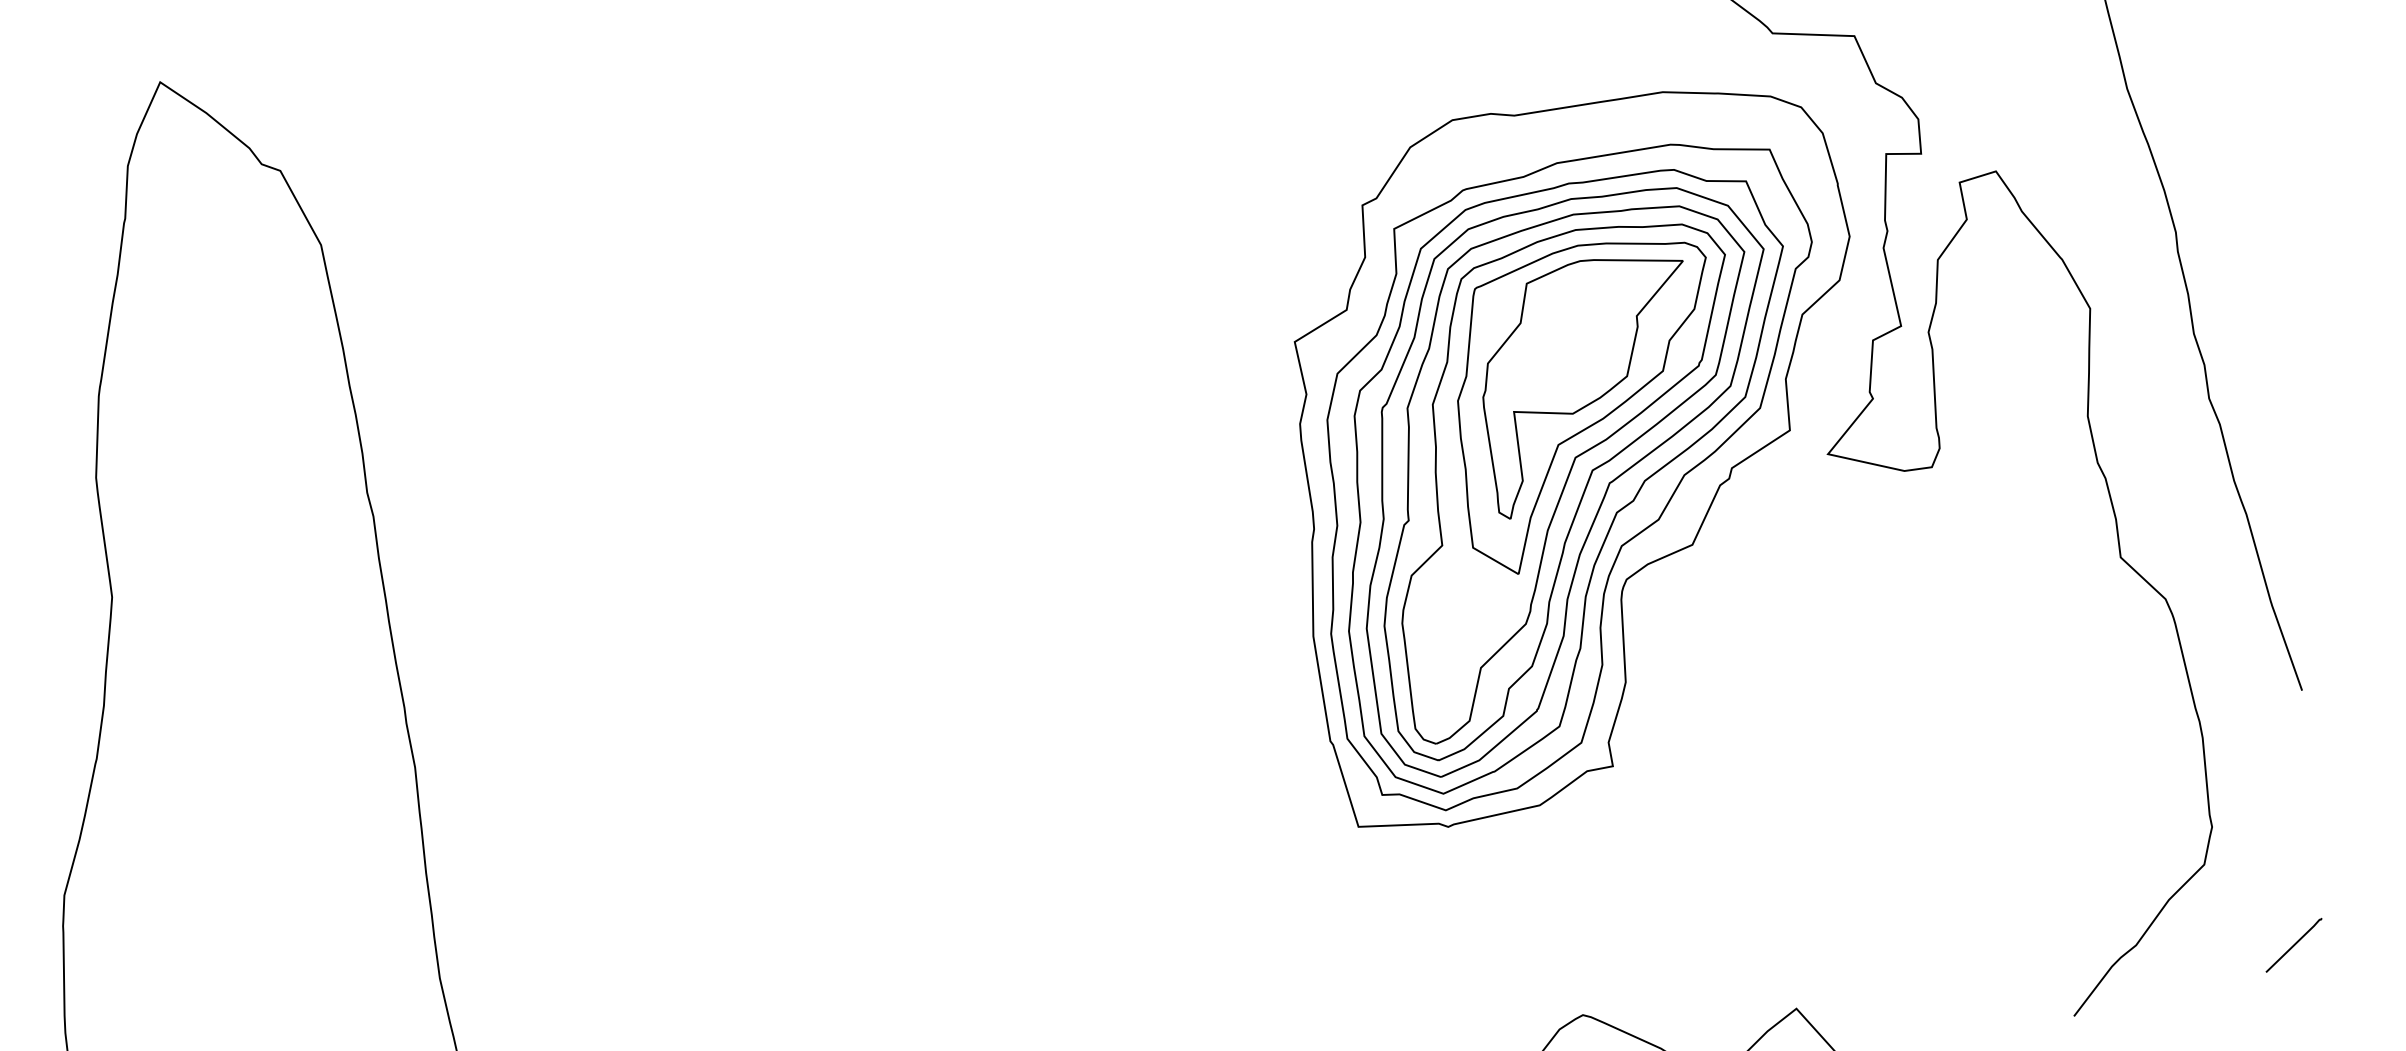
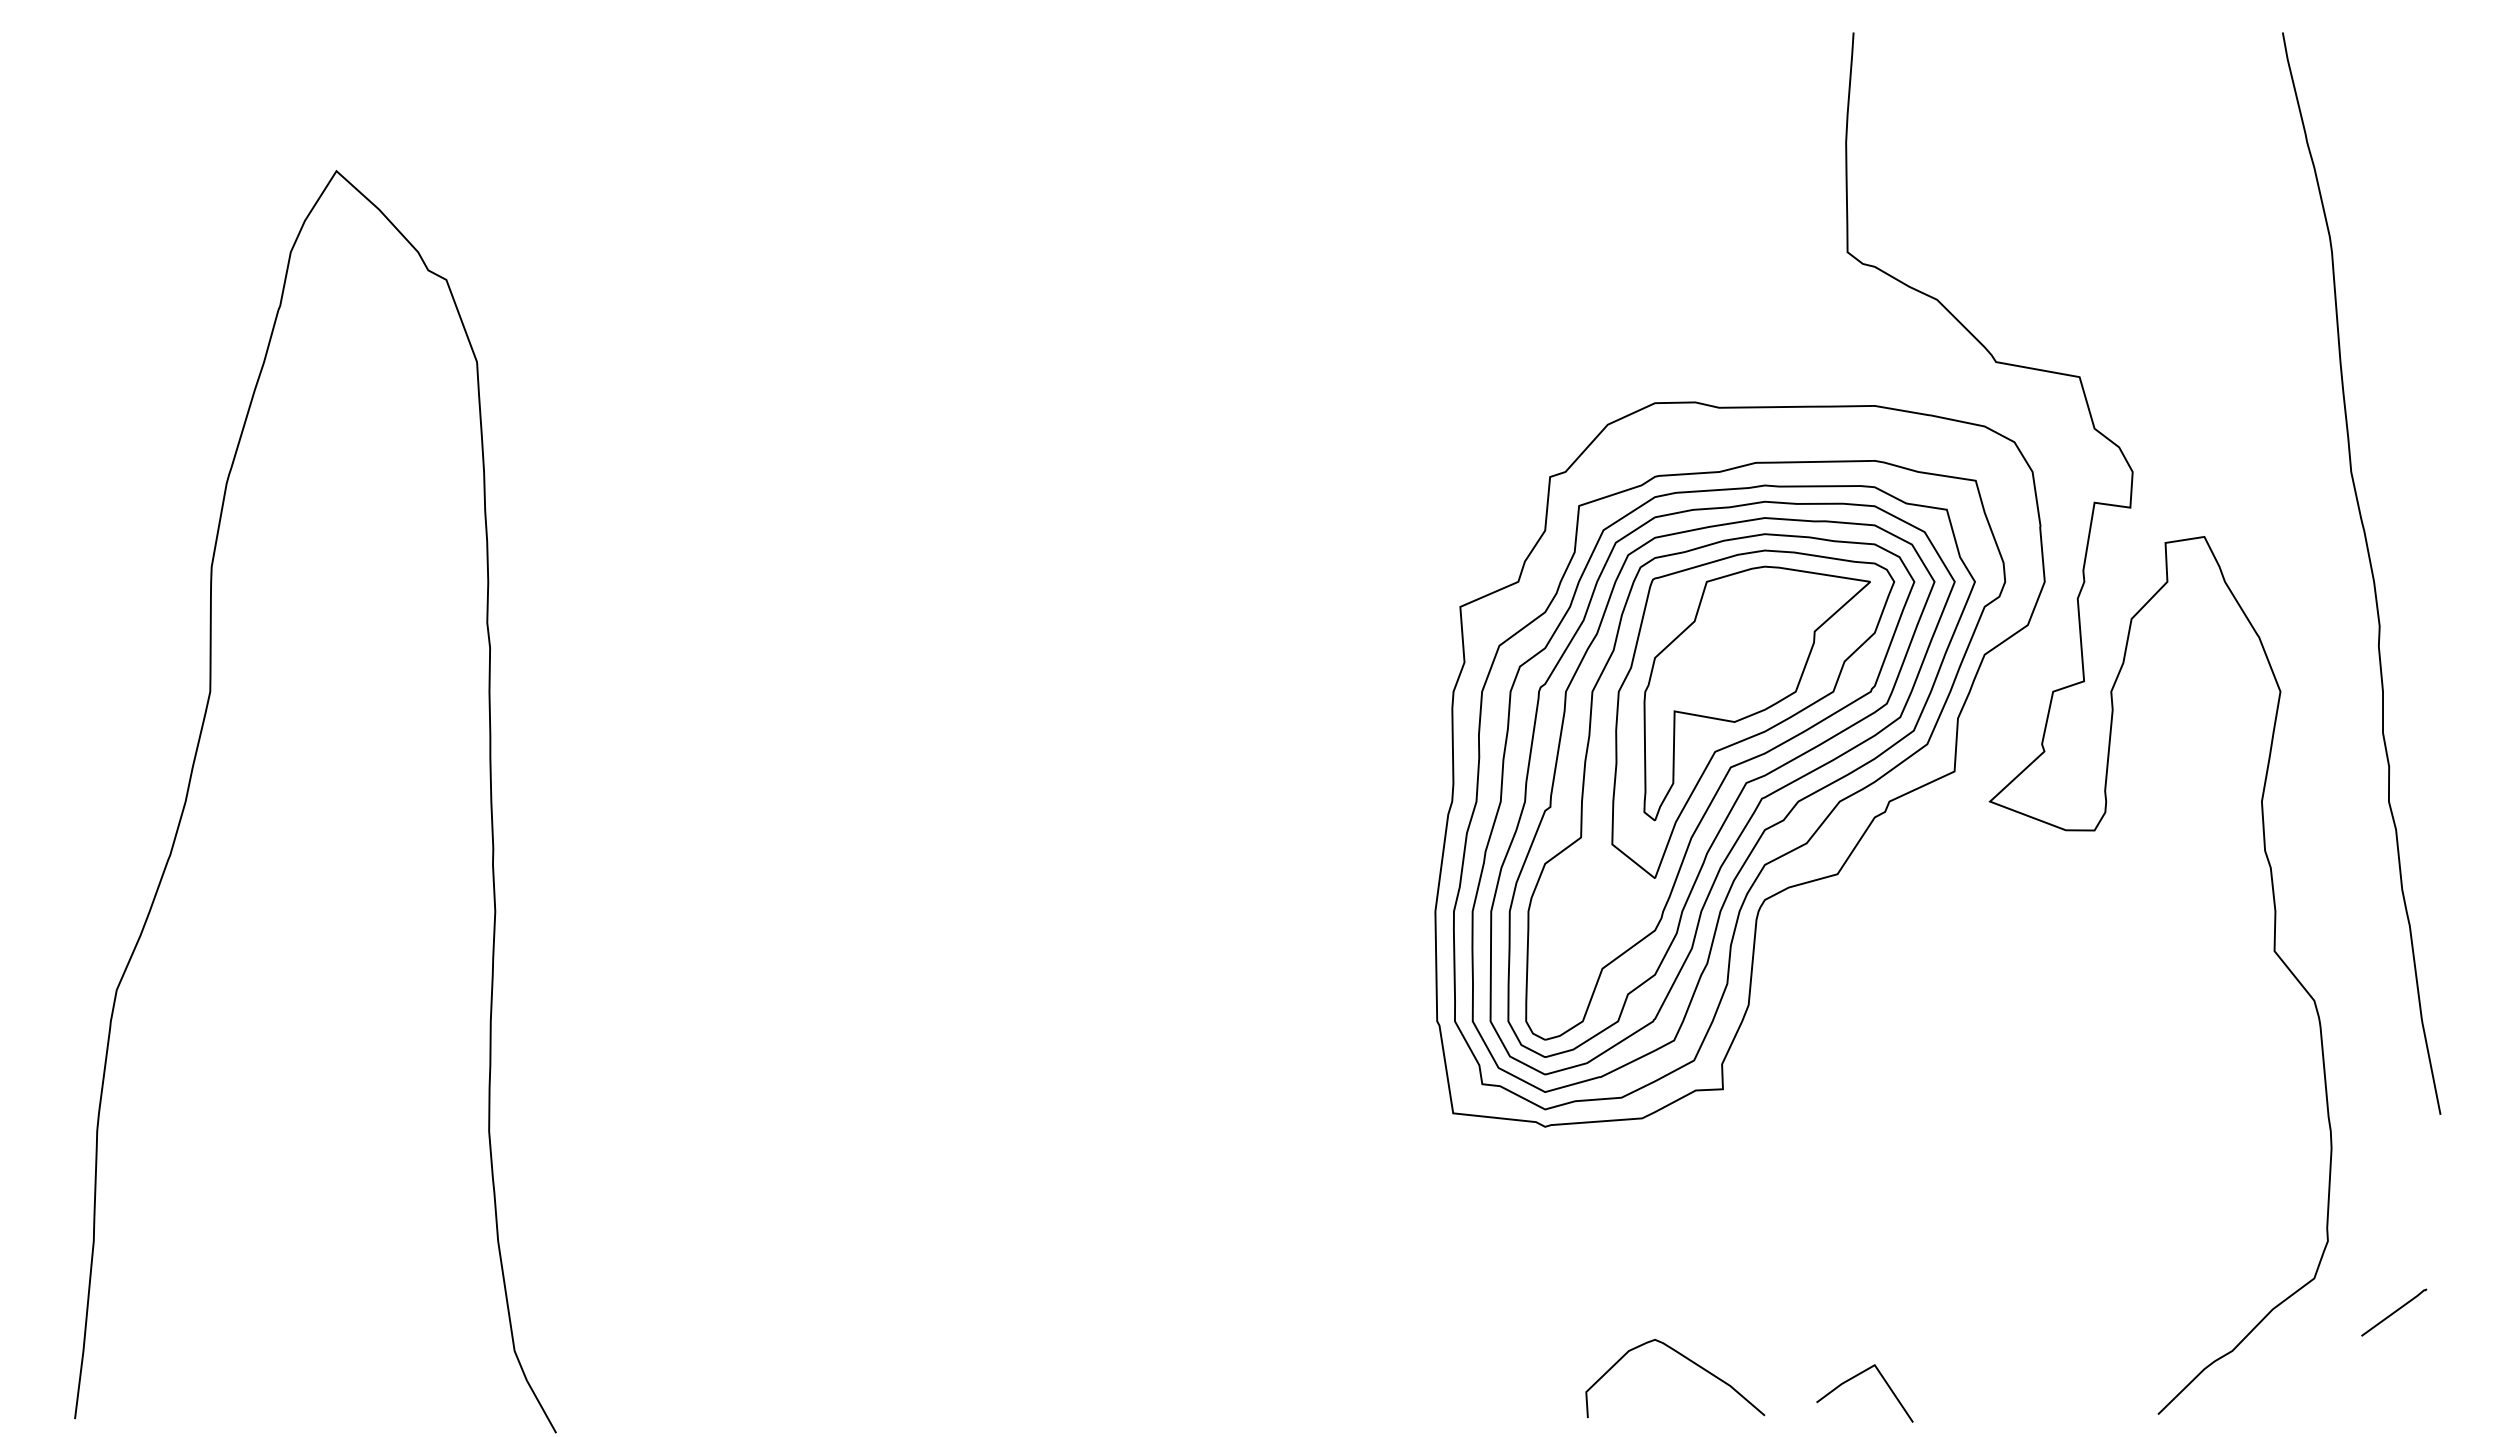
line: (2294, 945) -> (2394, 1312), moved

